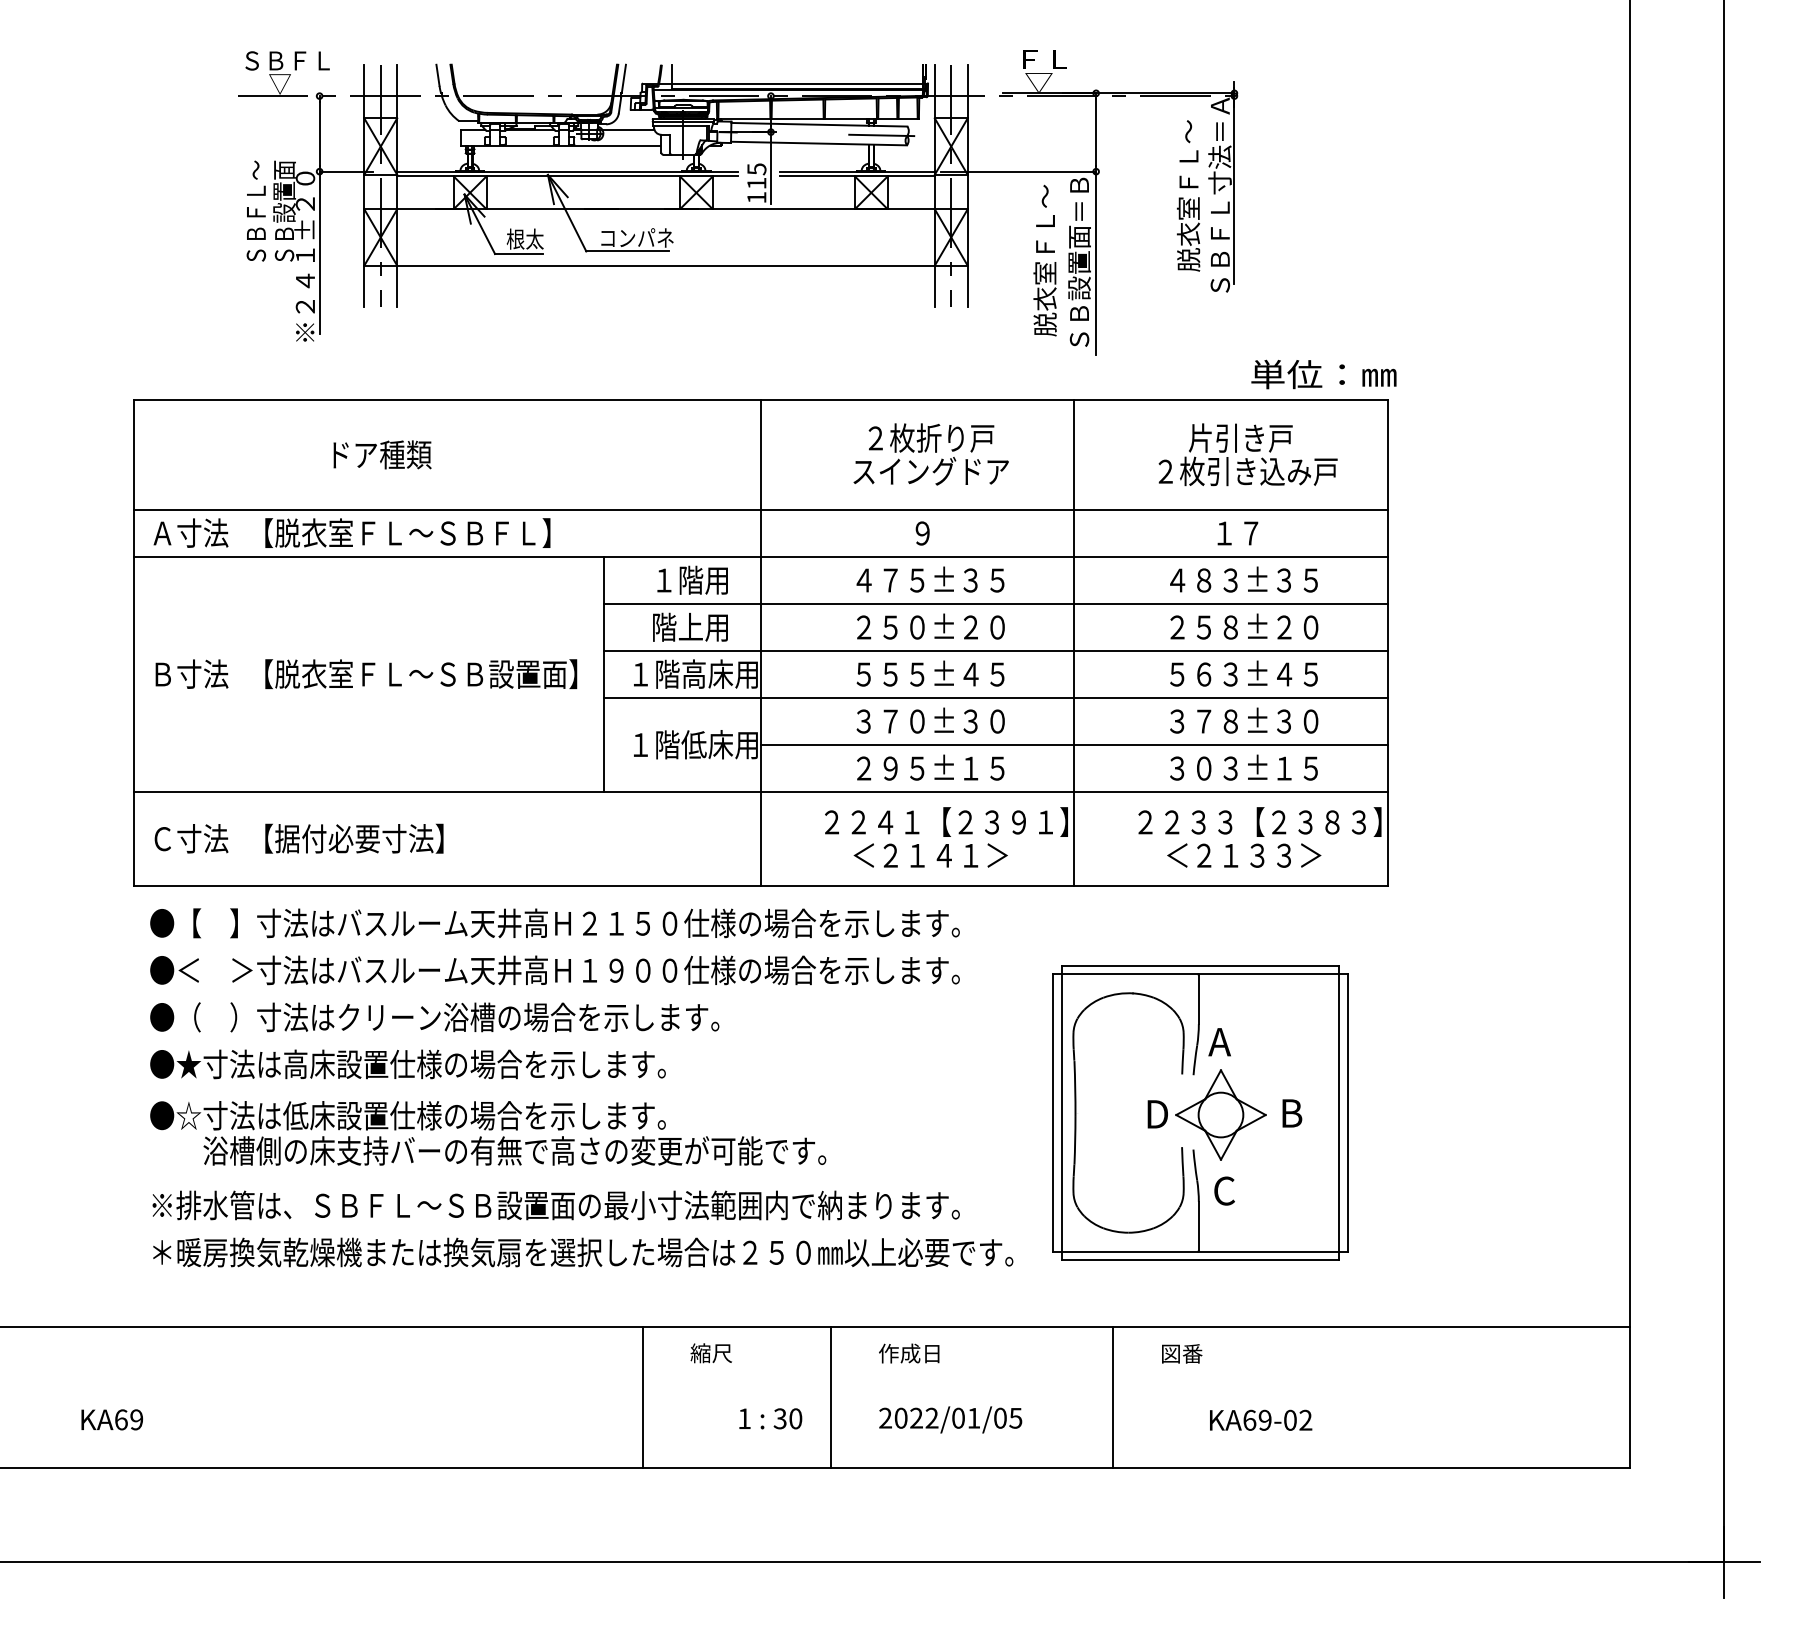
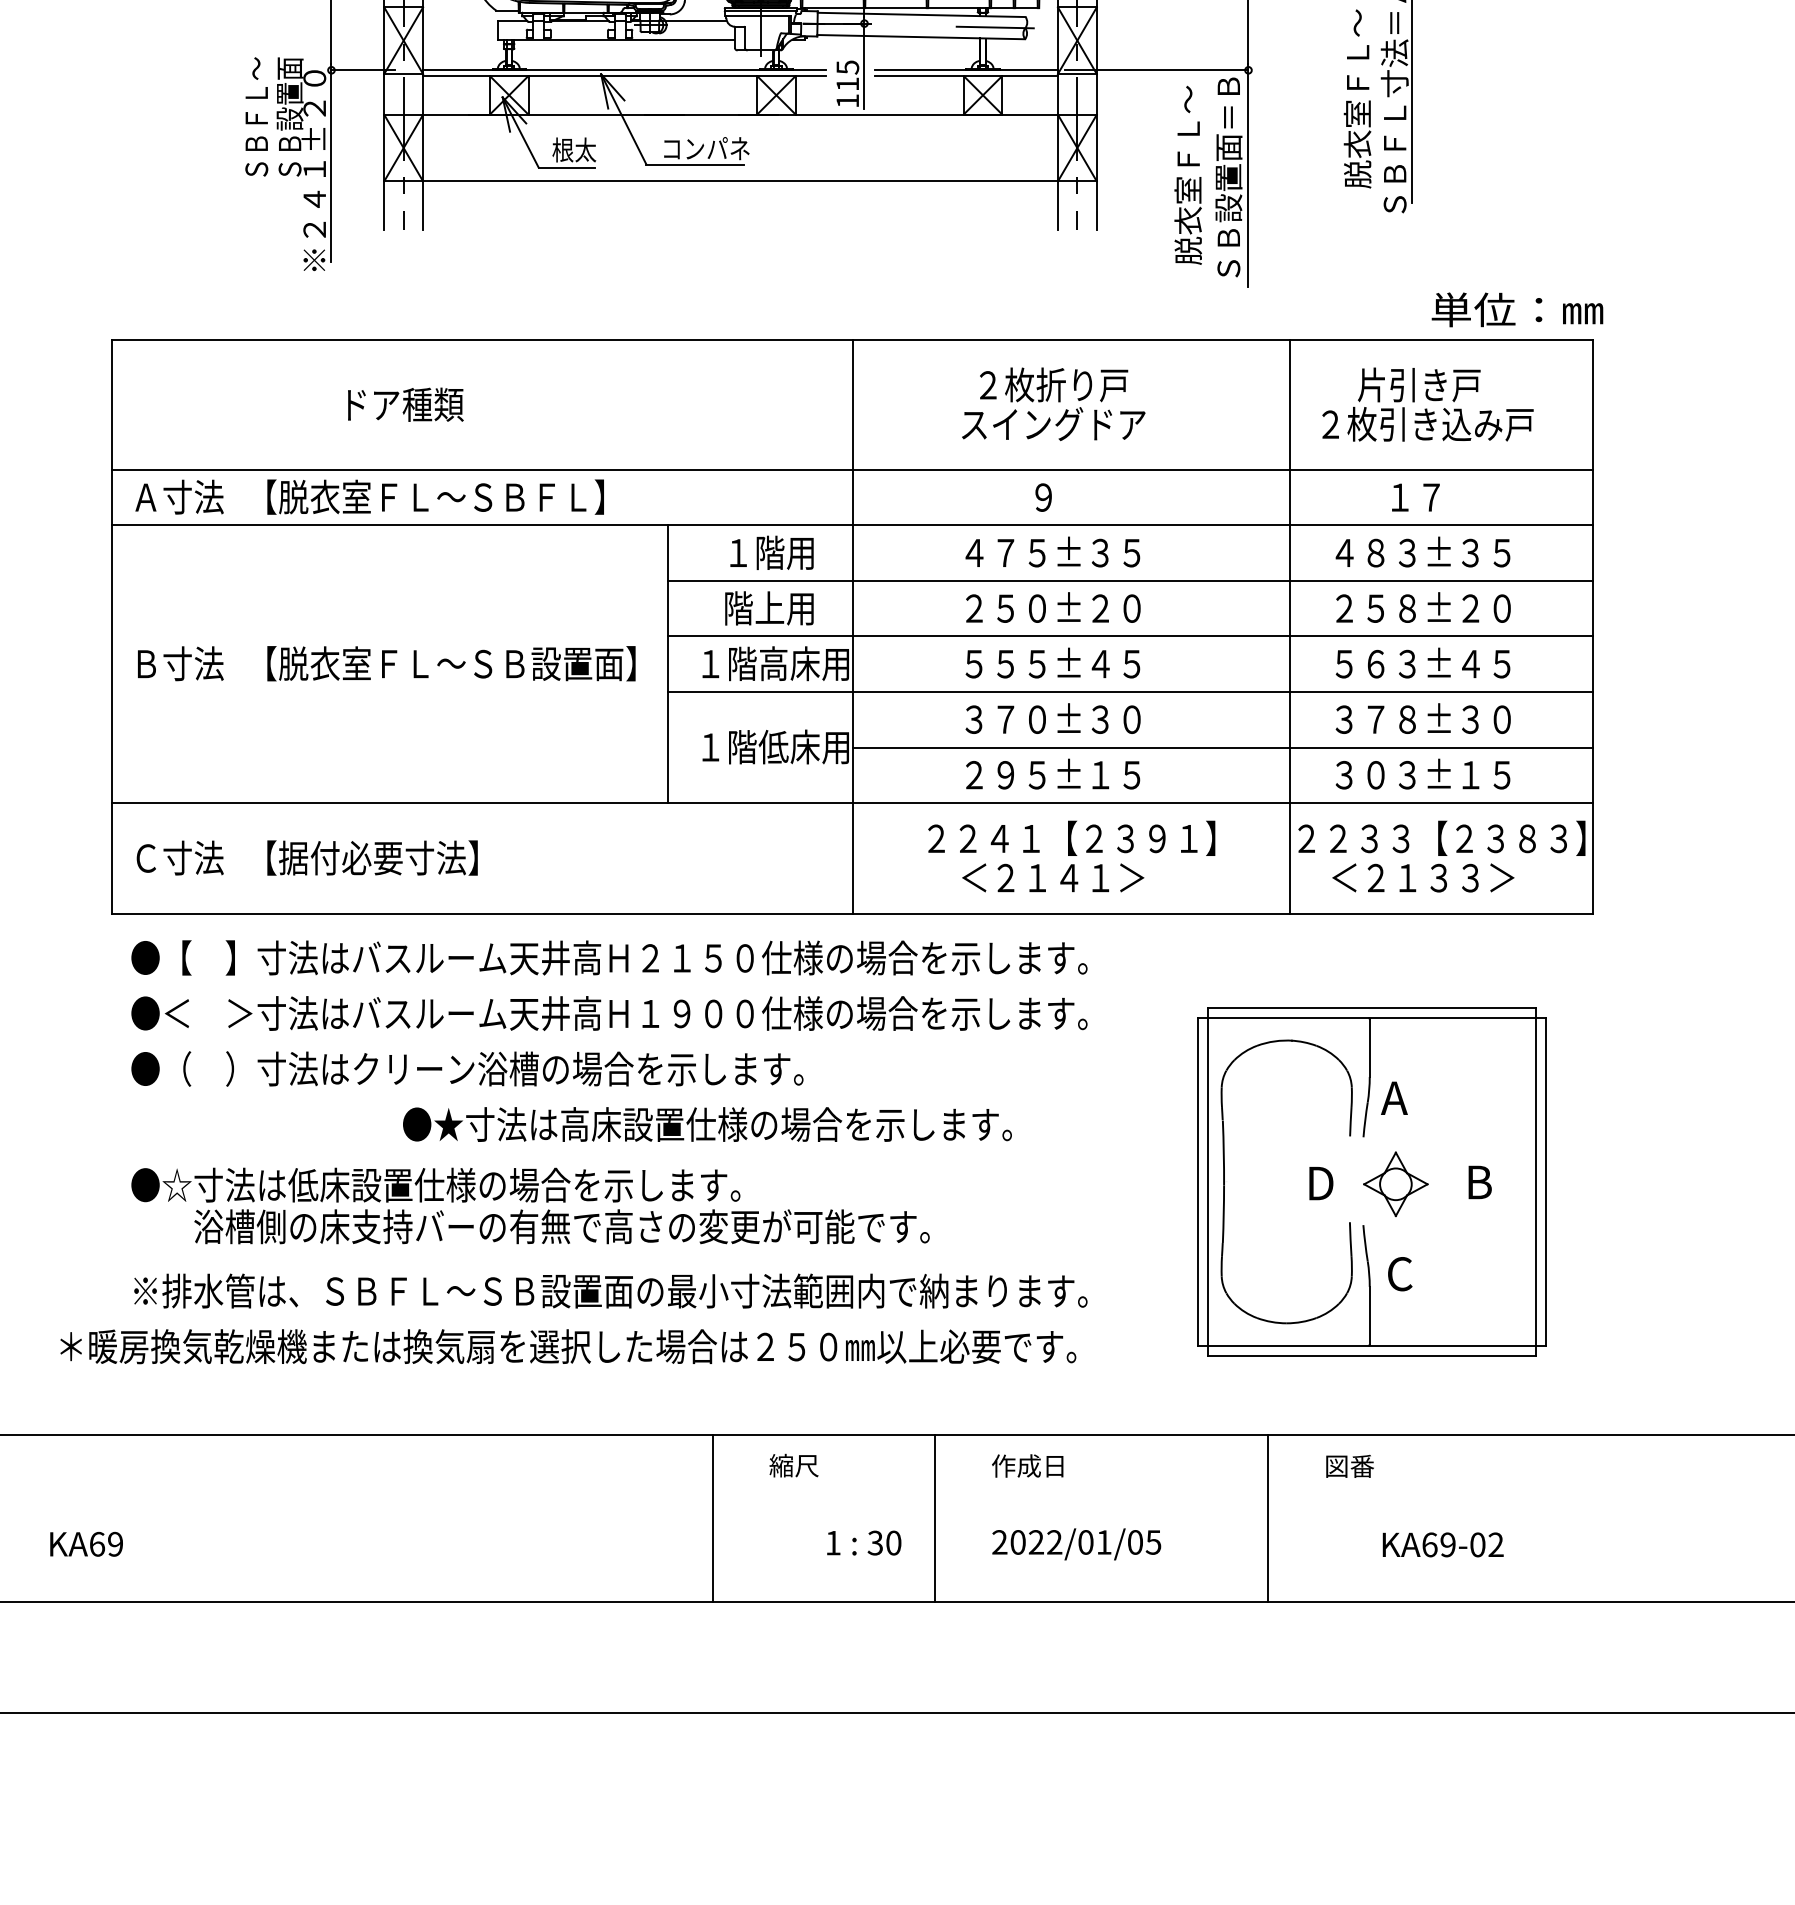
line: (1074, 643) -> (1290, 627), moved
text: (407, 1064) -> (706, 1124), moved
part: (1220, 1114) -> (1395, 1183), size x0.6
text: (583, 1252) -> (568, 1346), moved

